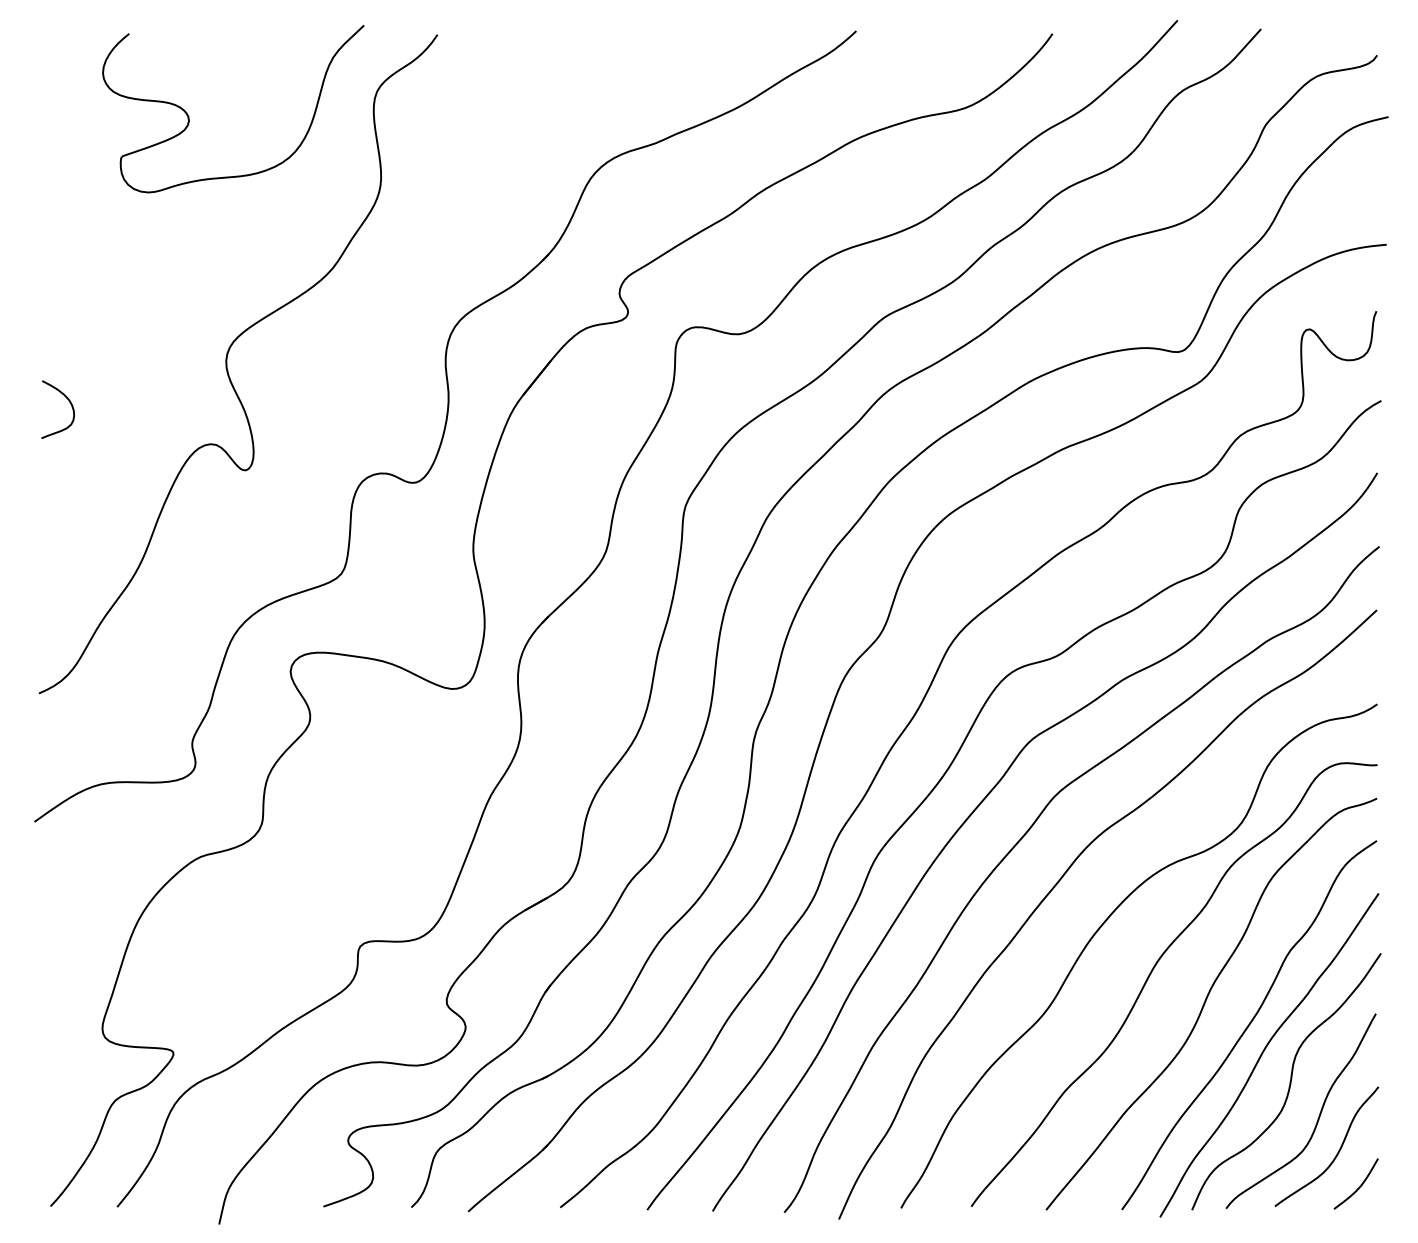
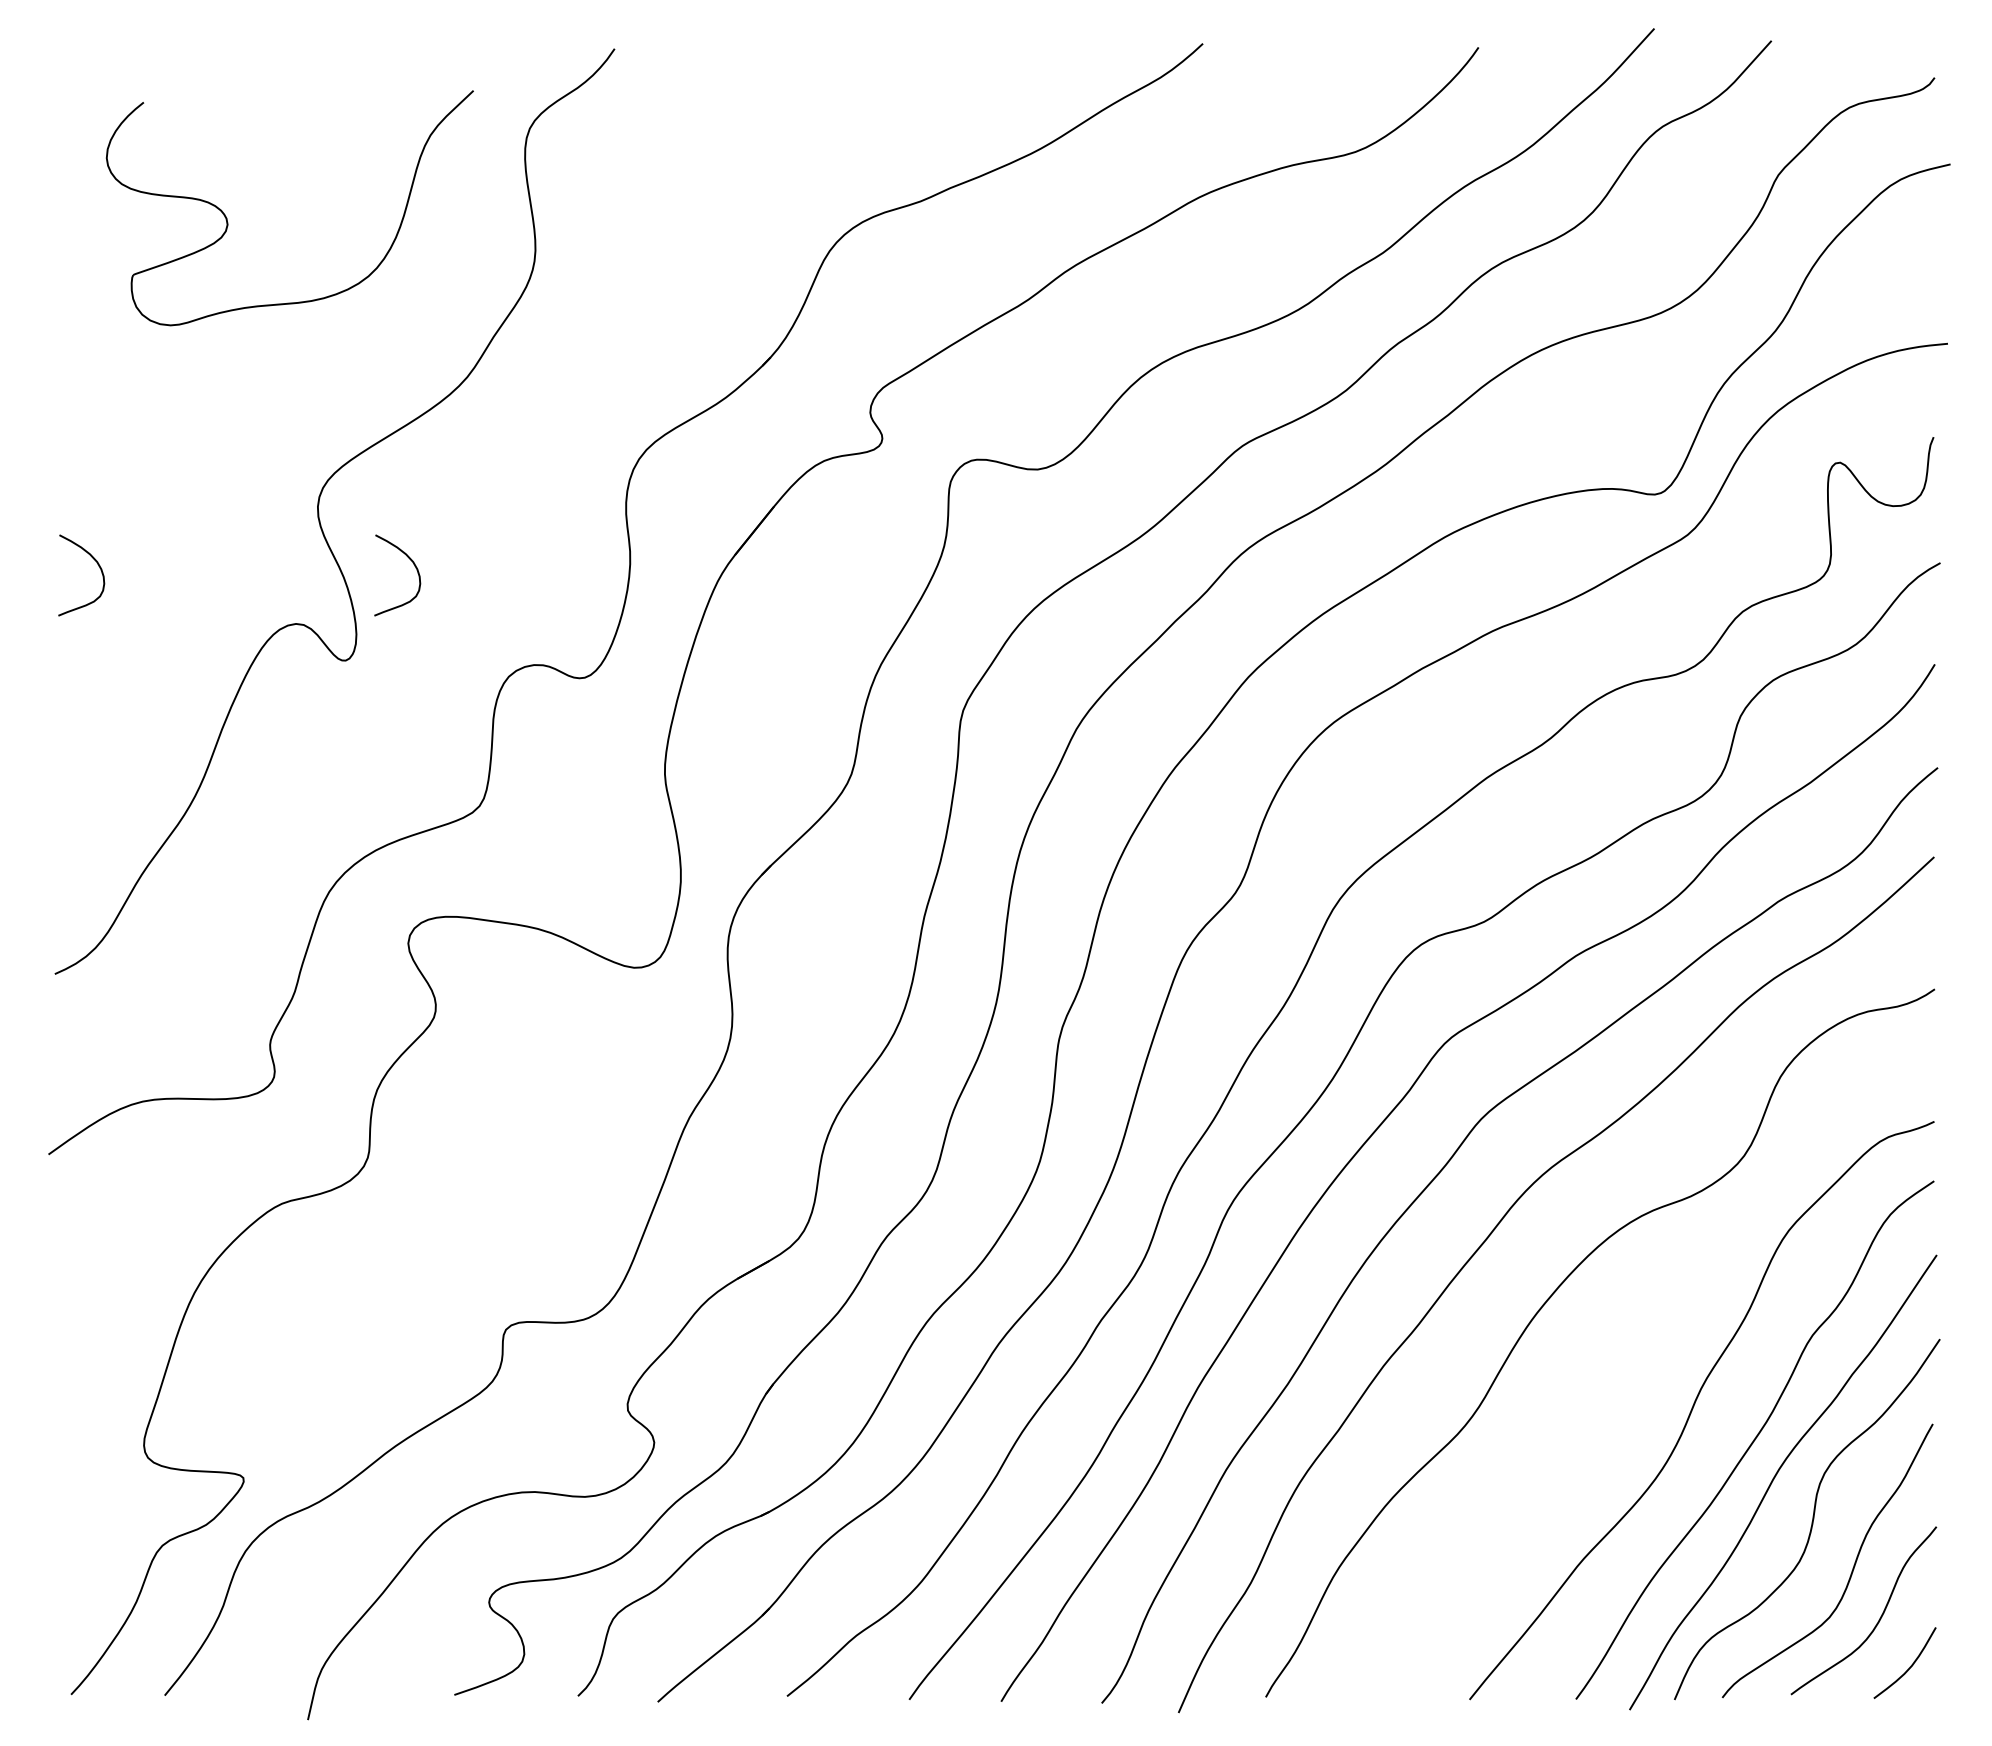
part: (189, 119) -> (228, 222), moved
curve: (295, 403) -> (414, 566), added
curve: (1151, 973) -> (1617, 1367), removed

